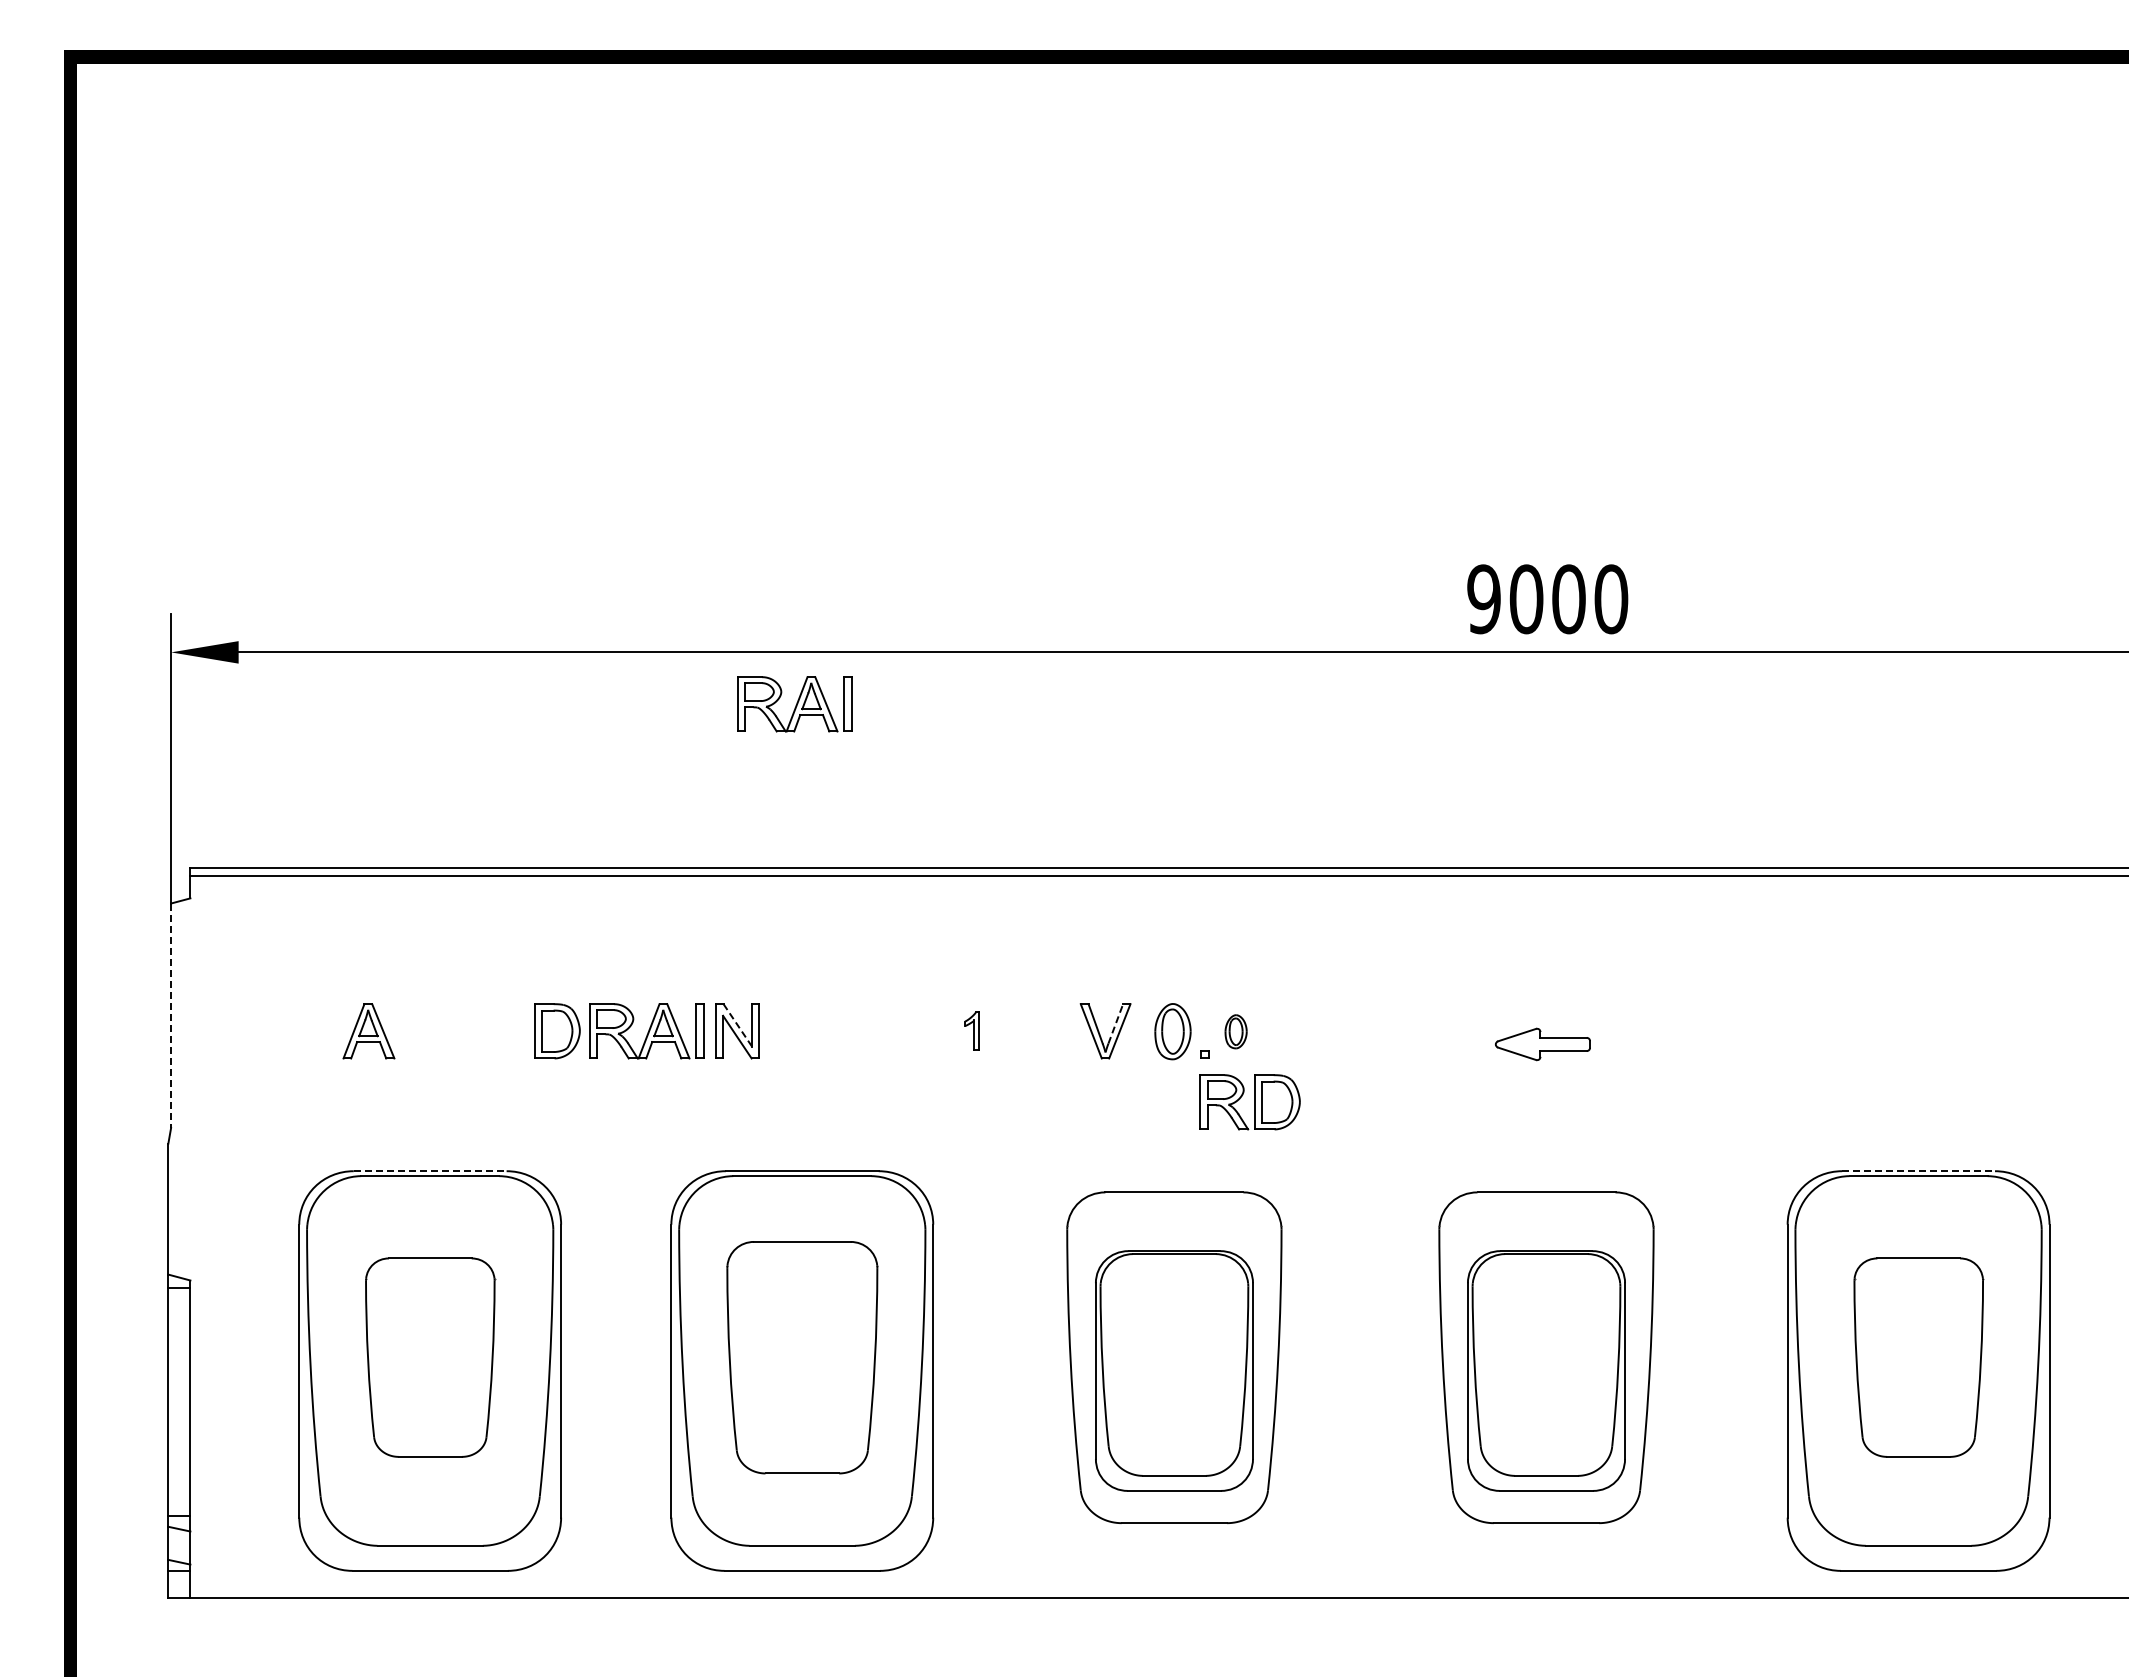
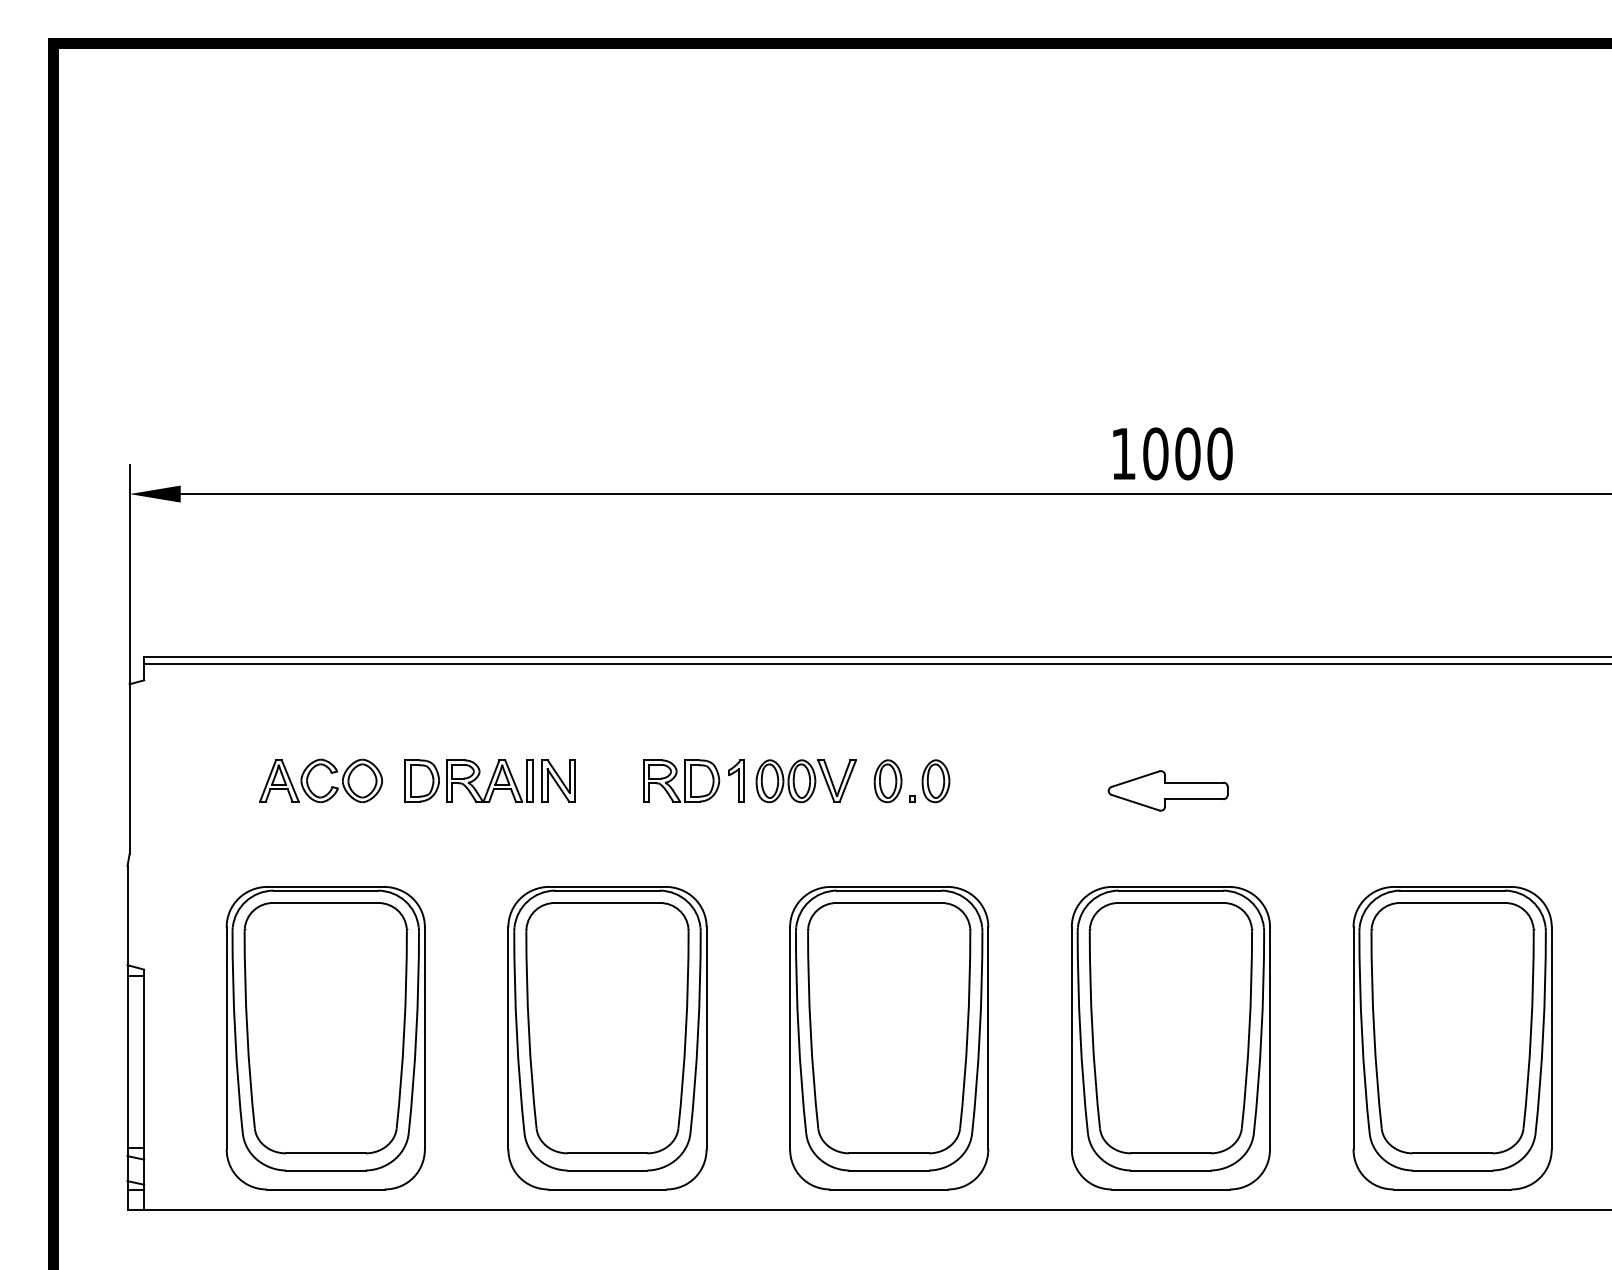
text: (1483, 599) -> (1123, 454), 9000 -> 1000
part: (794, 704) -> (601, 533), removed
line: (171, 1016) -> (129, 769), dashed -> solid
line: (1115, 1023) -> (844, 775), dashed -> solid
line: (737, 1025) -> (558, 776), dashed -> solid
part: (971, 1030) -> (735, 780), size x1.43
part: (451, 1031) -> (341, 781), added
part: (1037, 1031) -> (785, 781), added
part: (1235, 1031) -> (935, 781), size x1.67
part: (1542, 1044) -> (1167, 790), size x1.67
part: (1249, 1102) -> (681, 781), moved
line: (430, 1171) -> (325, 887), dashed -> solid
line: (1919, 1171) -> (1453, 887), dashed -> solid
part: (430, 1357) -> (325, 1027), size x1.67
part: (802, 1357) -> (607, 1027), size x1.43
part: (1918, 1357) -> (1452, 1027), size x1.67
part: (1174, 1370) -> (889, 1037), size x1.67
part: (1546, 1370) -> (1170, 1037), size x1.67

